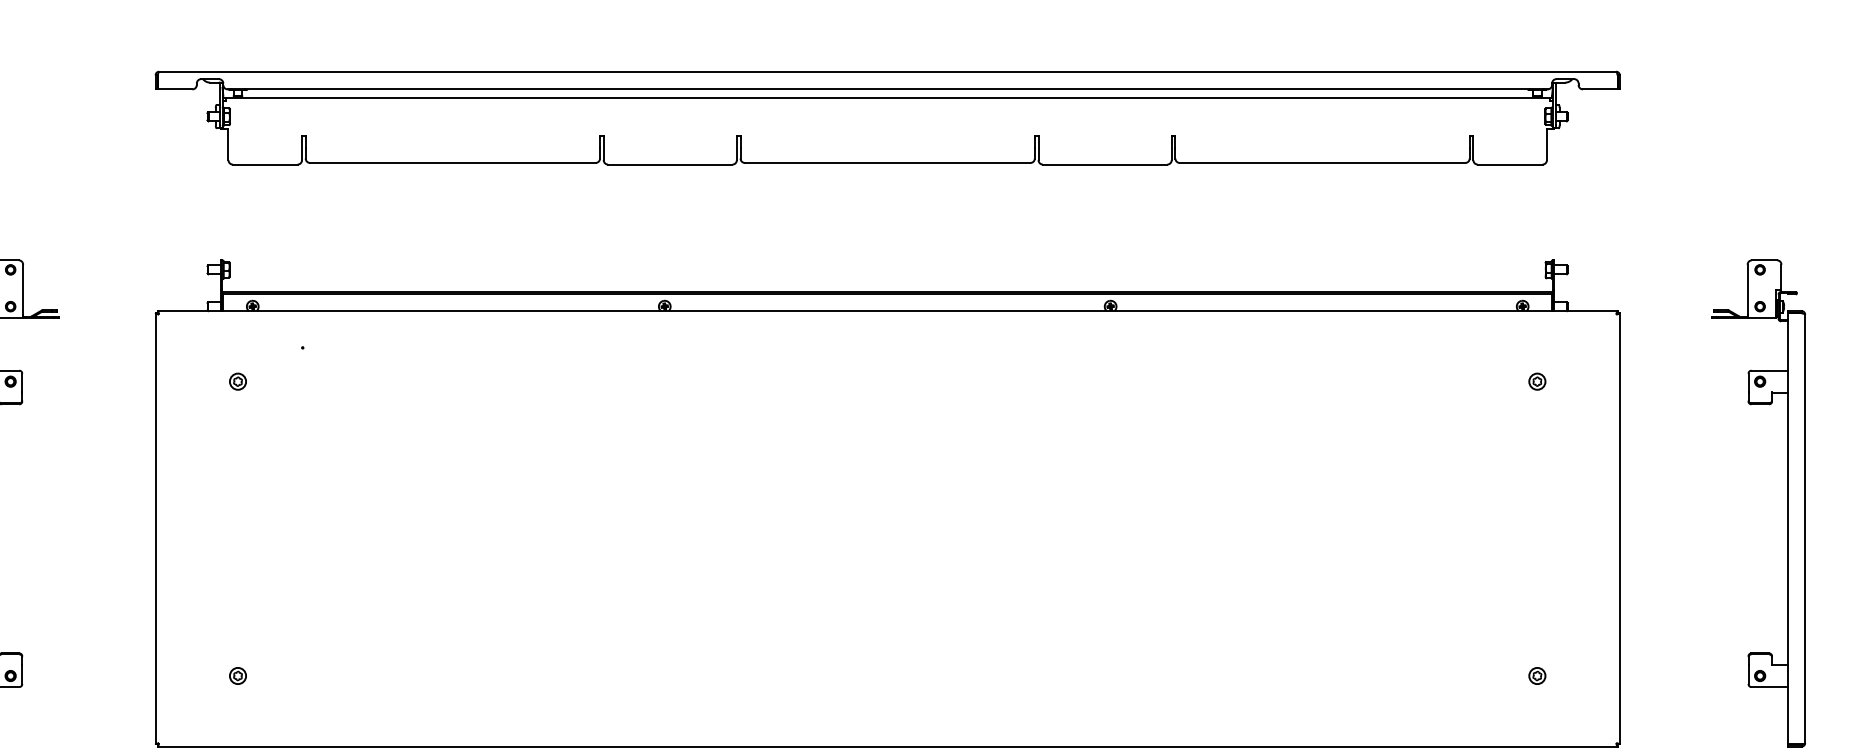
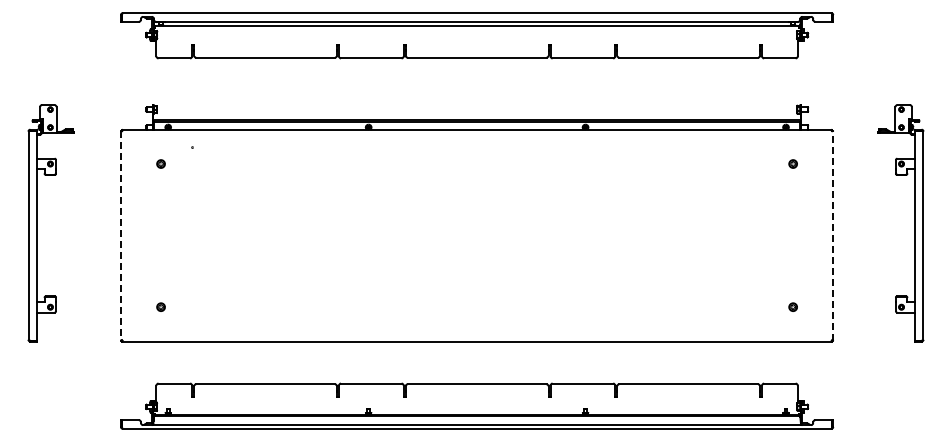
line: (154, 528) -> (120, 235), solid -> dashed
line: (1620, 528) -> (833, 235), solid -> dashed

